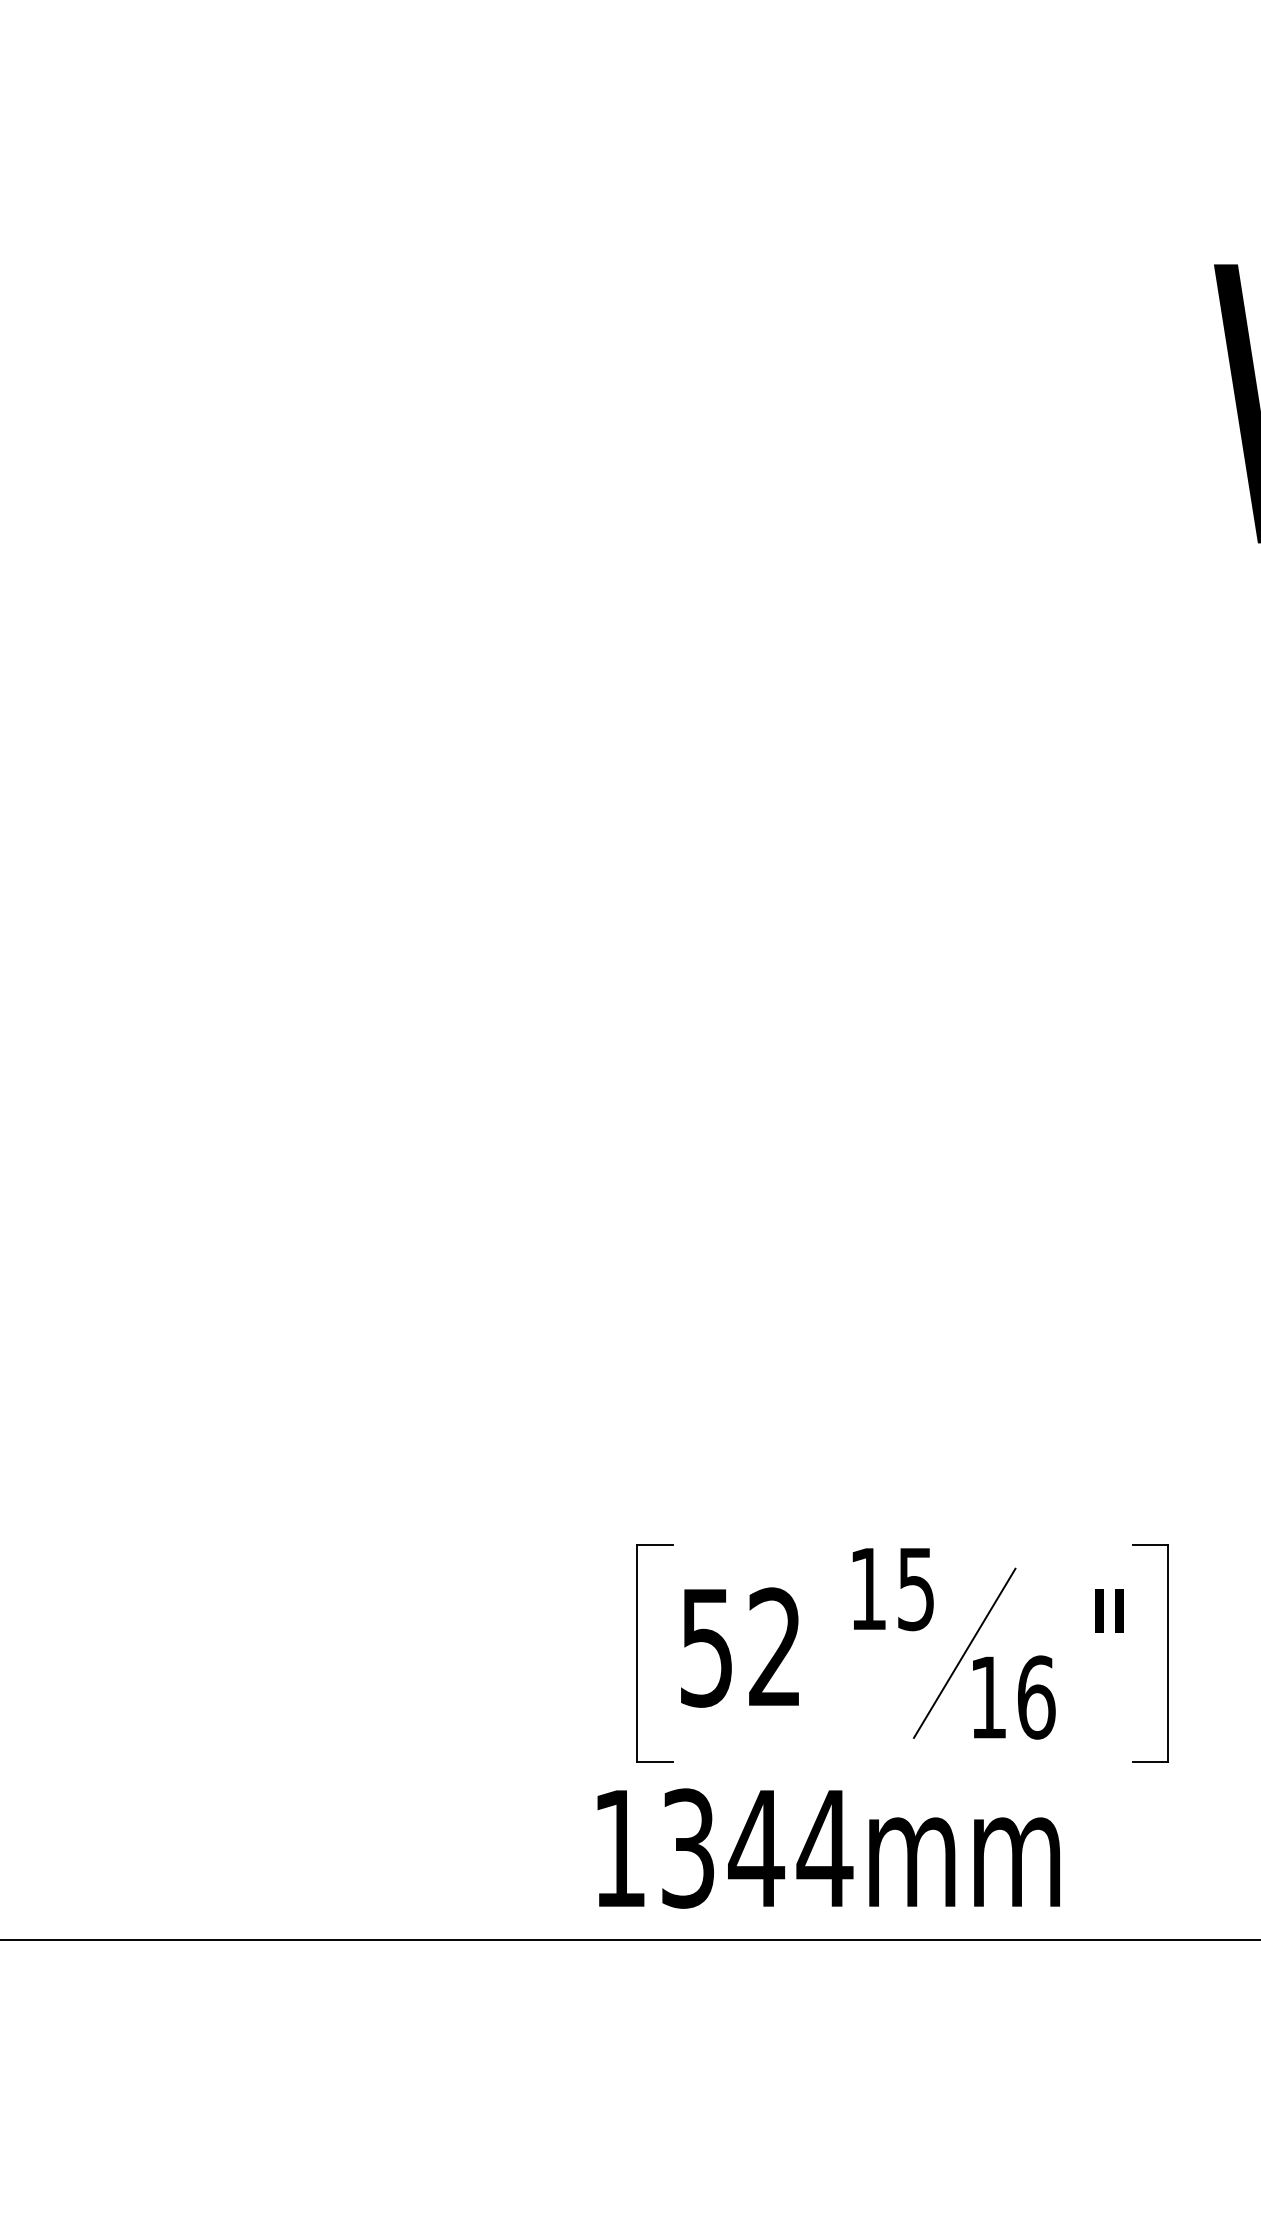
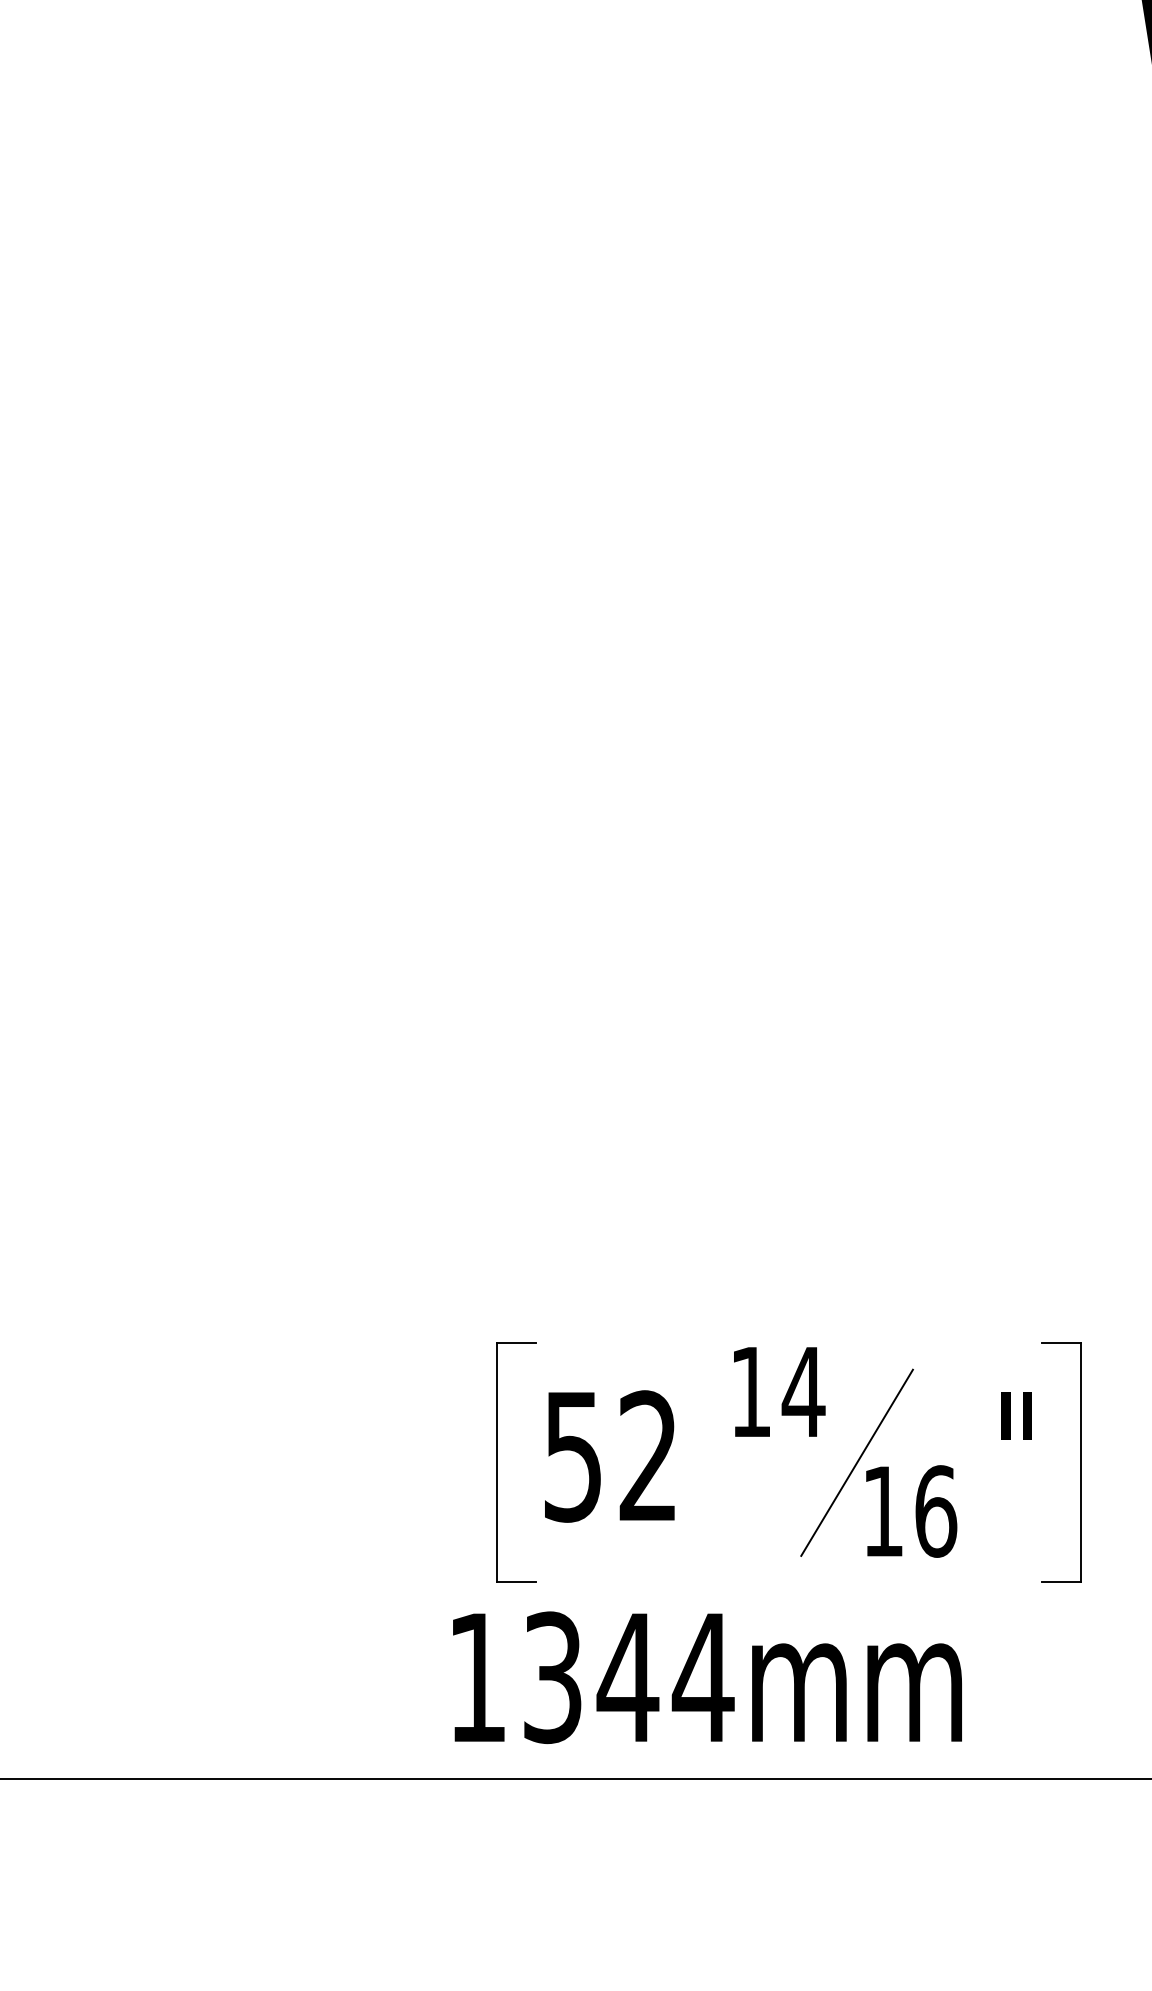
text: (916, 1589) -> (804, 1392), 15 -> 14

